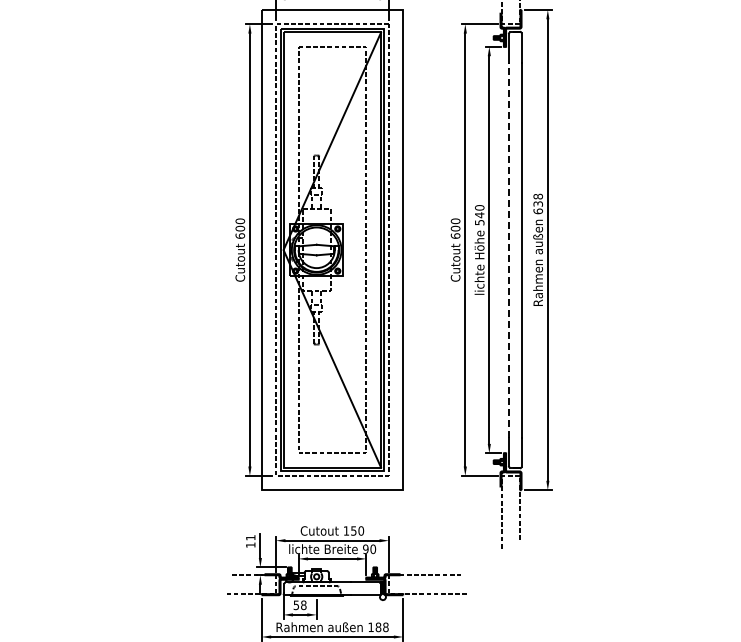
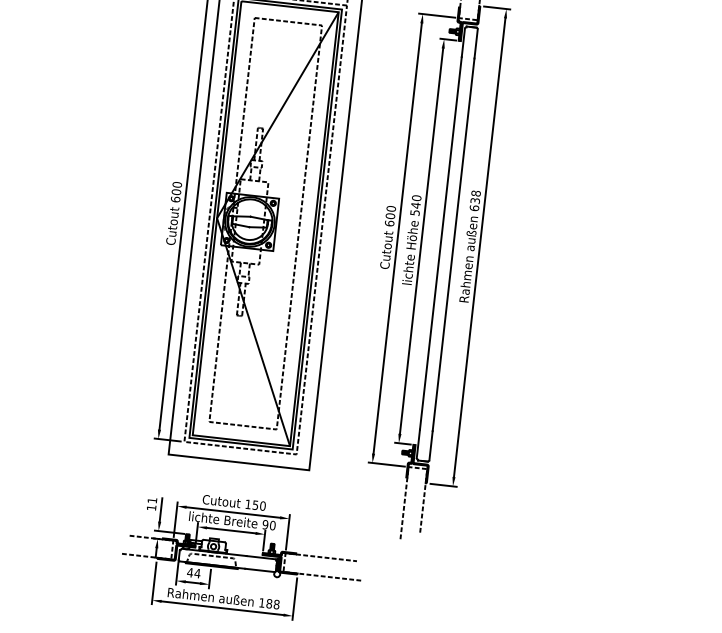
line: (508, 249) -> (440, 242), dashed -> solid
text: (299, 605) -> (193, 573), 58 -> 44

